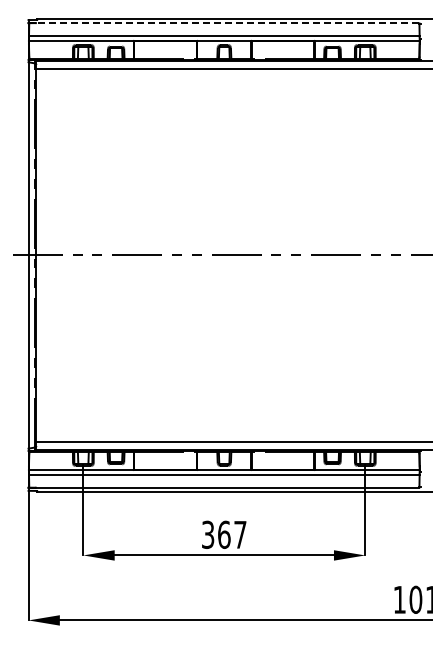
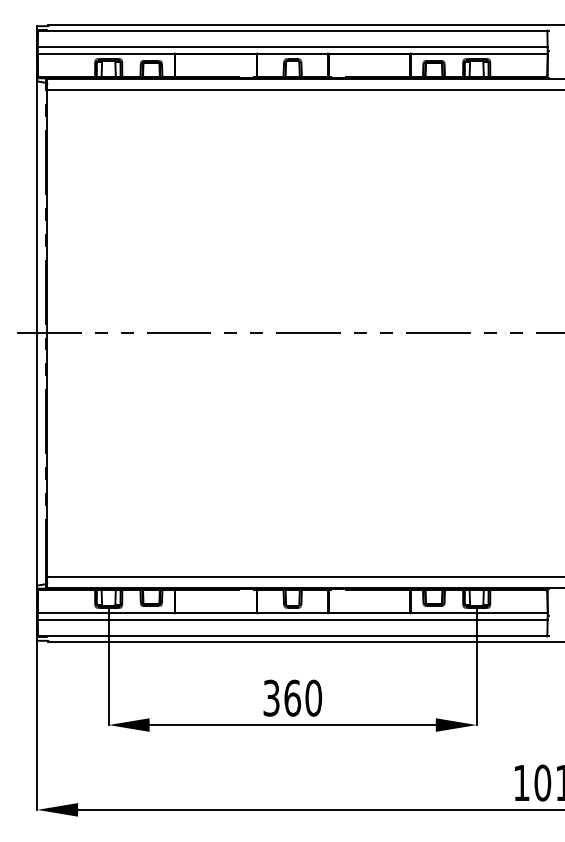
line: (223, 23) -> (291, 30), dashed -> solid
text: (240, 534) -> (313, 697), 367 -> 360

